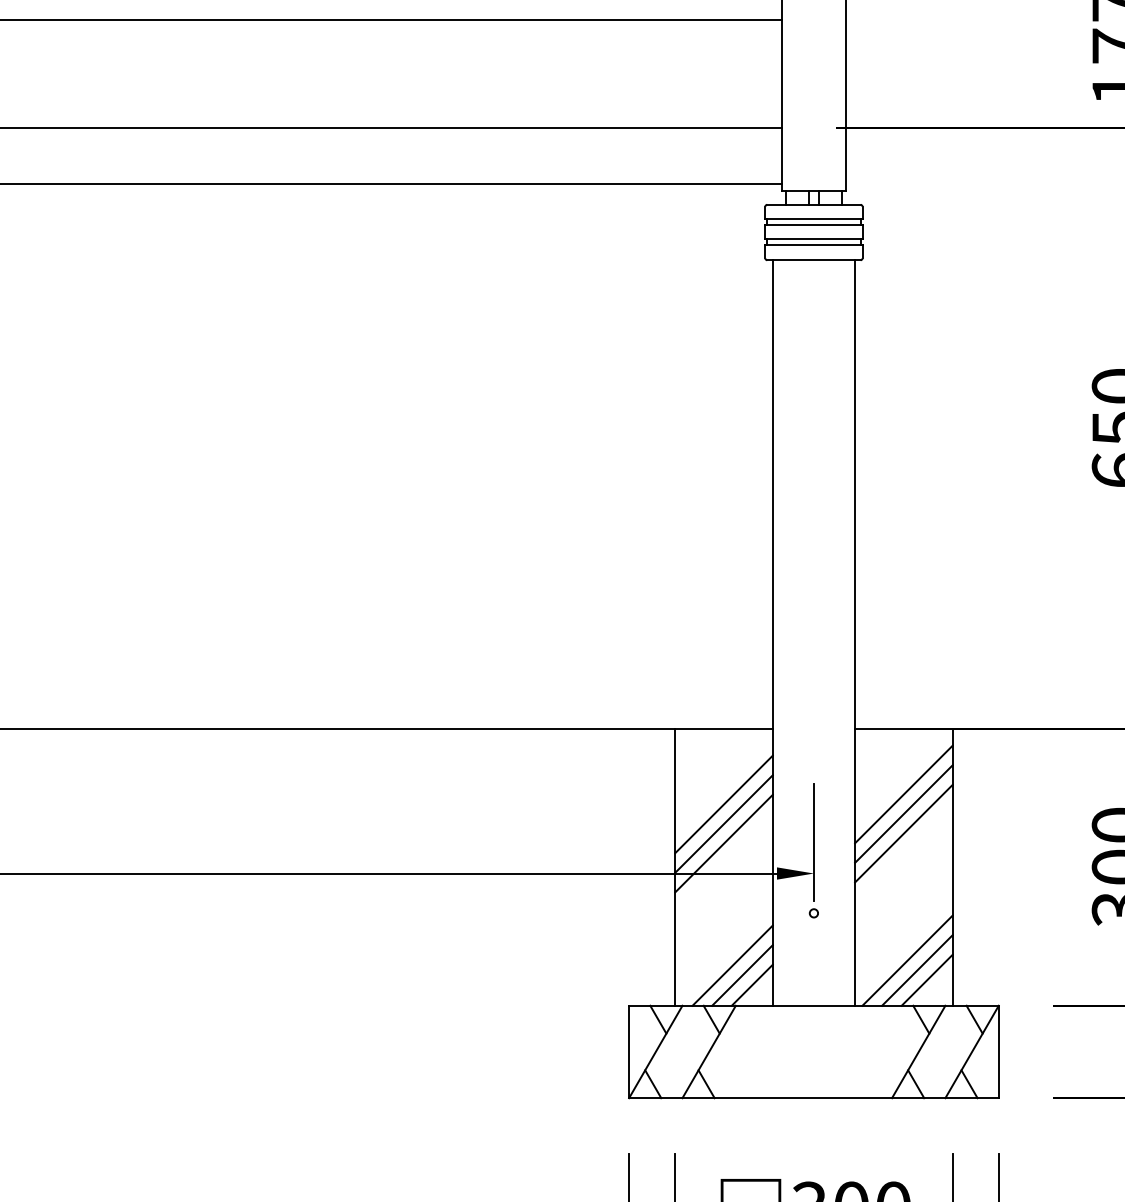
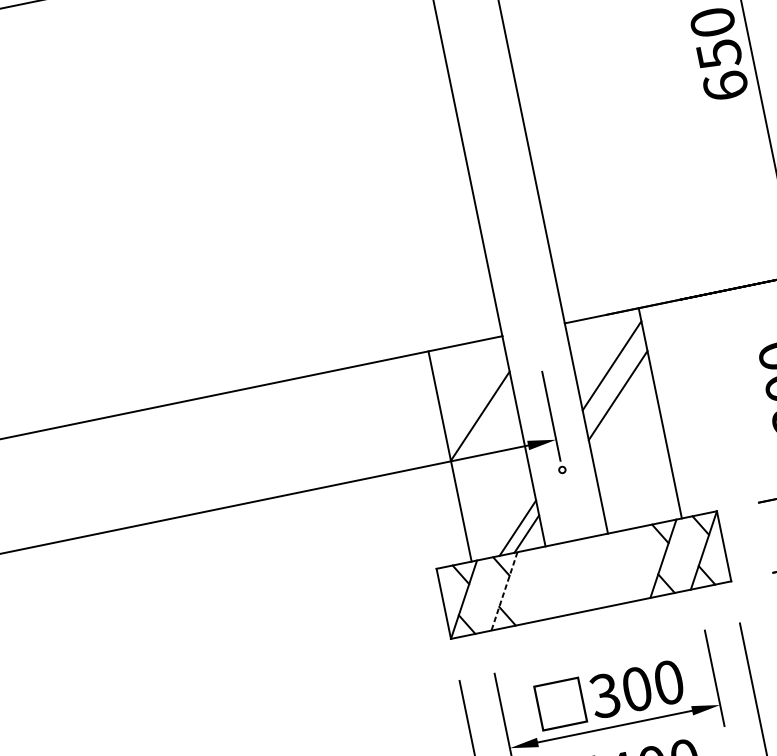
line: (723, 804) -> (476, 401), removed
line: (903, 813) -> (614, 380), removed
line: (723, 843) -> (482, 431), removed
line: (907, 960) -> (640, 491), removed
line: (732, 965) -> (508, 522), removed
line: (917, 970) -> (649, 497), removed
line: (926, 979) -> (658, 502), removed
line: (708, 1052) -> (504, 591), solid -> dashed

